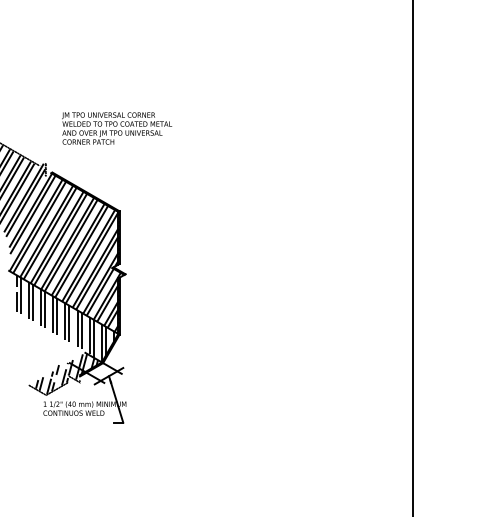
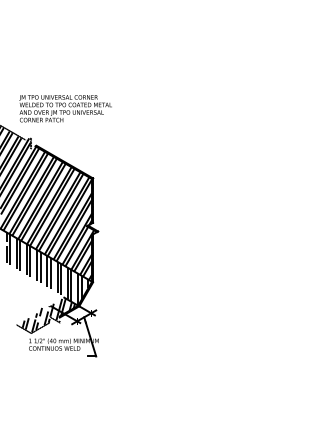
text: (117, 128) -> (66, 108), moved

